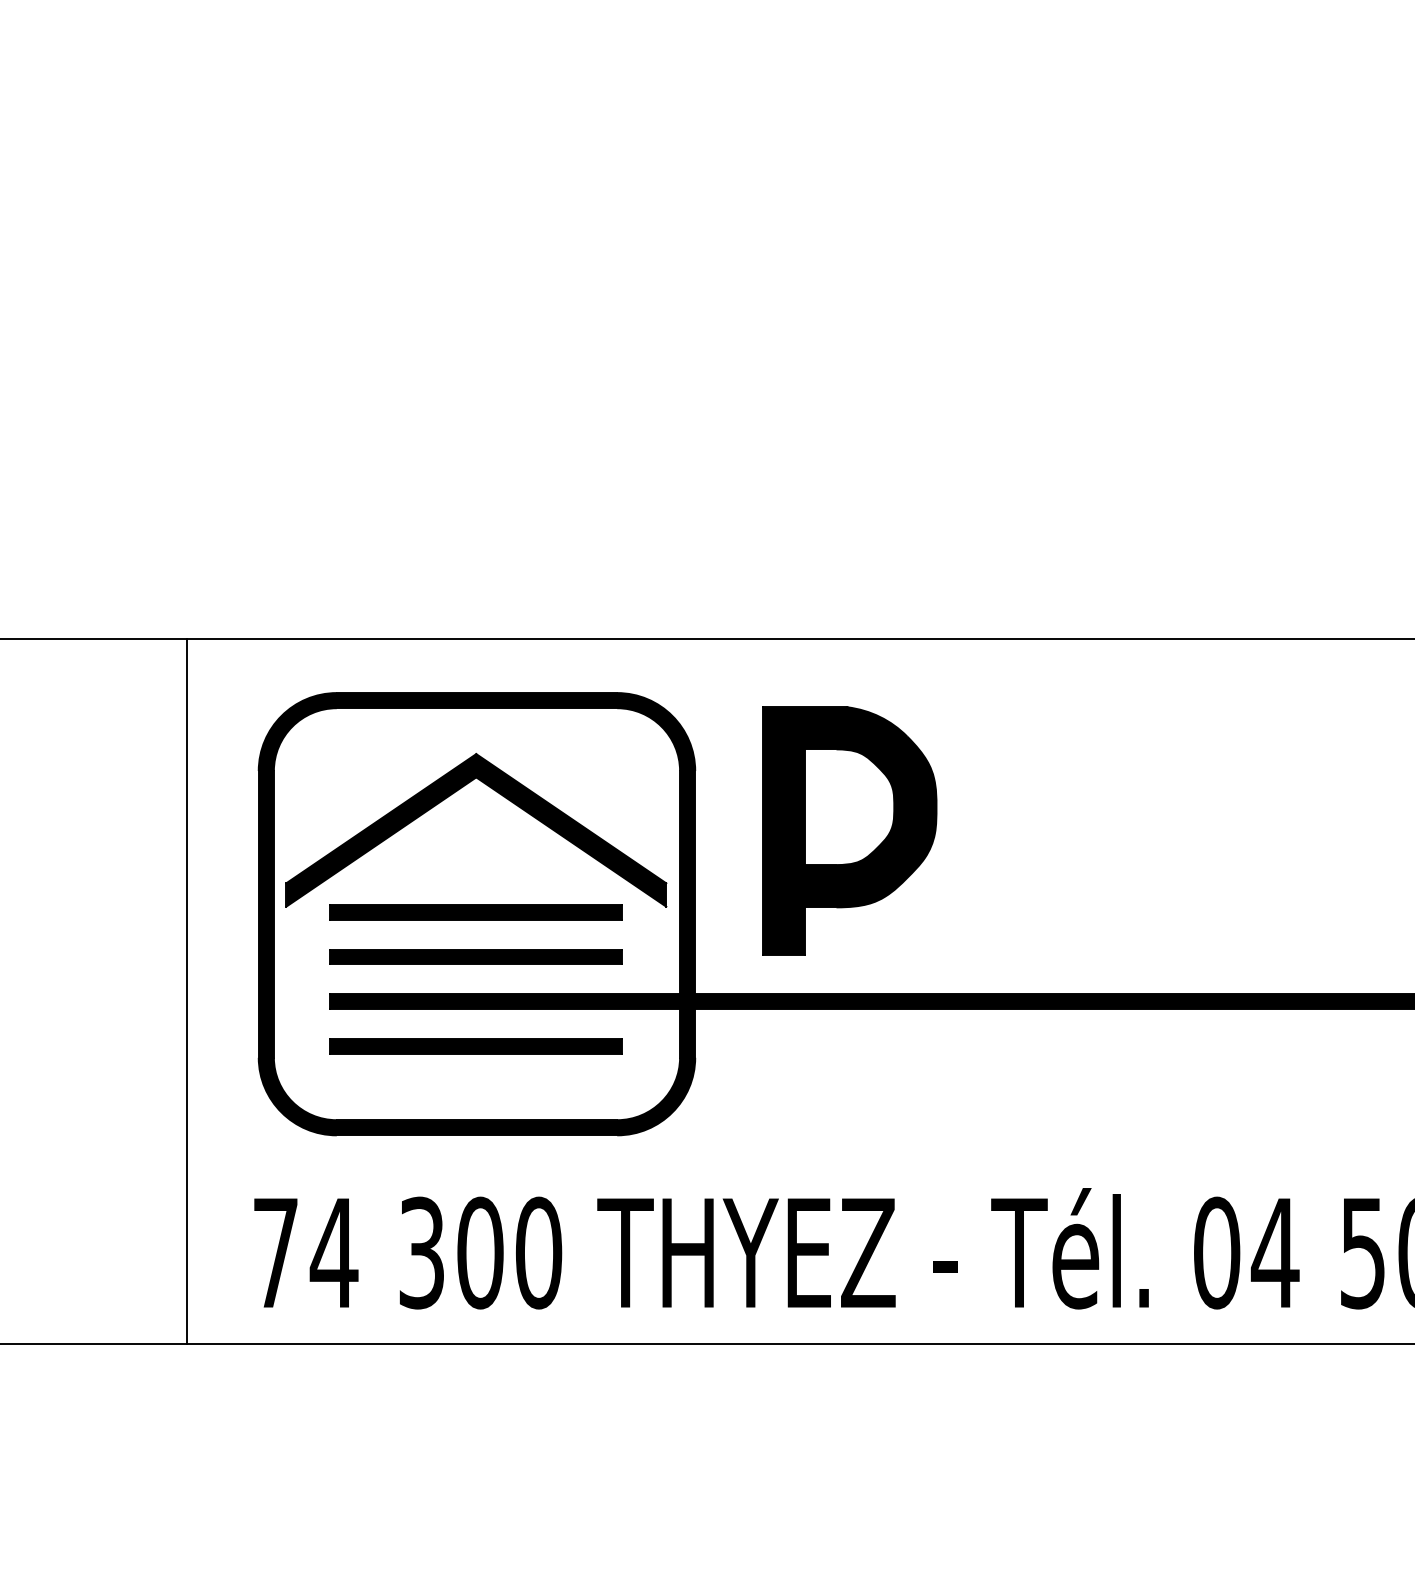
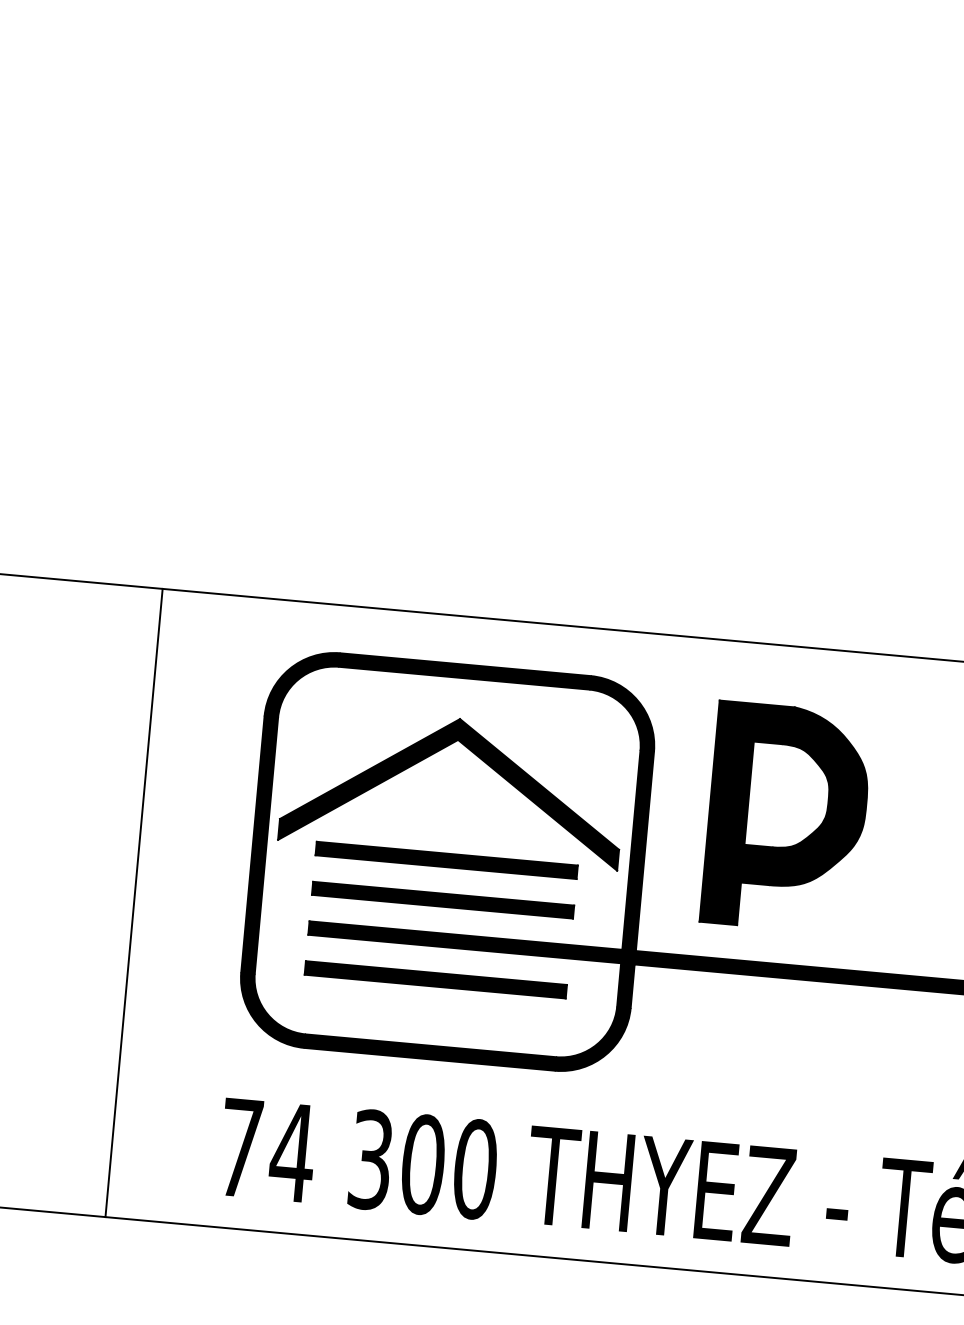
line: (186, 991) -> (134, 903), moved

